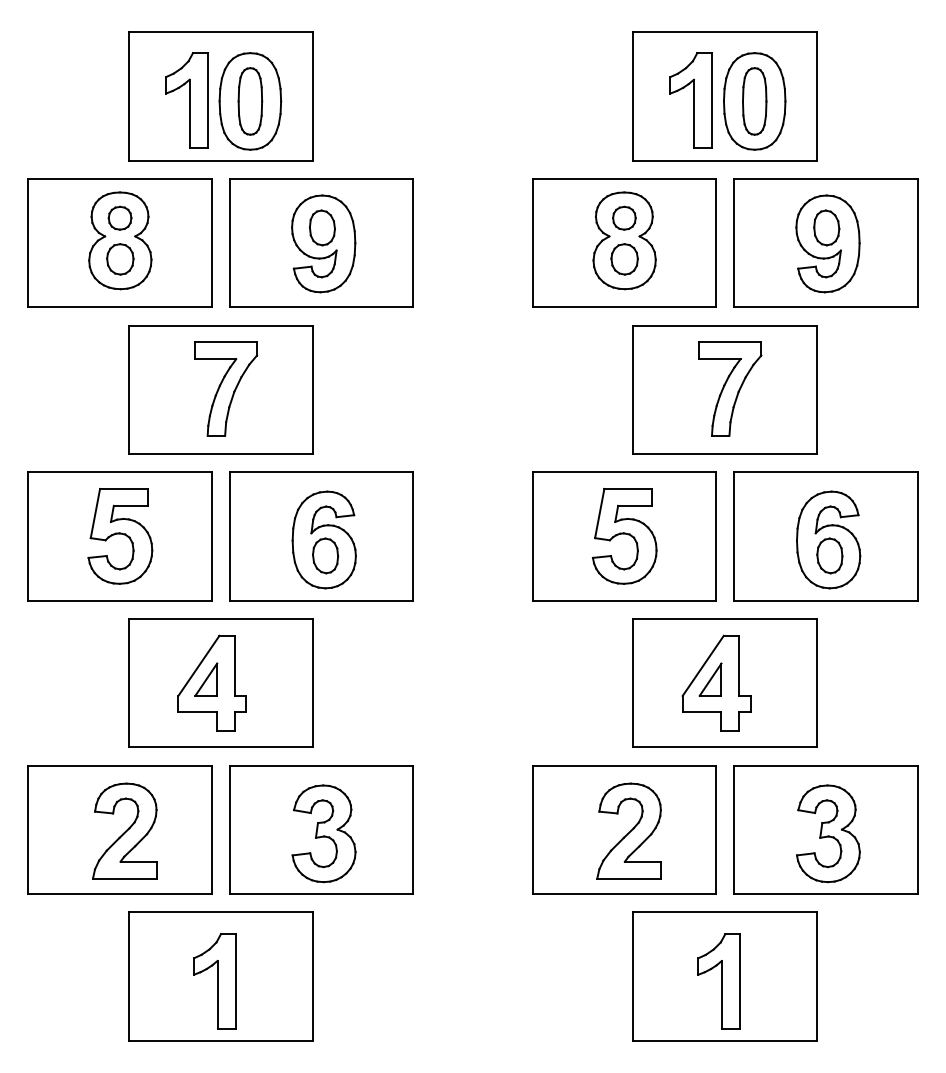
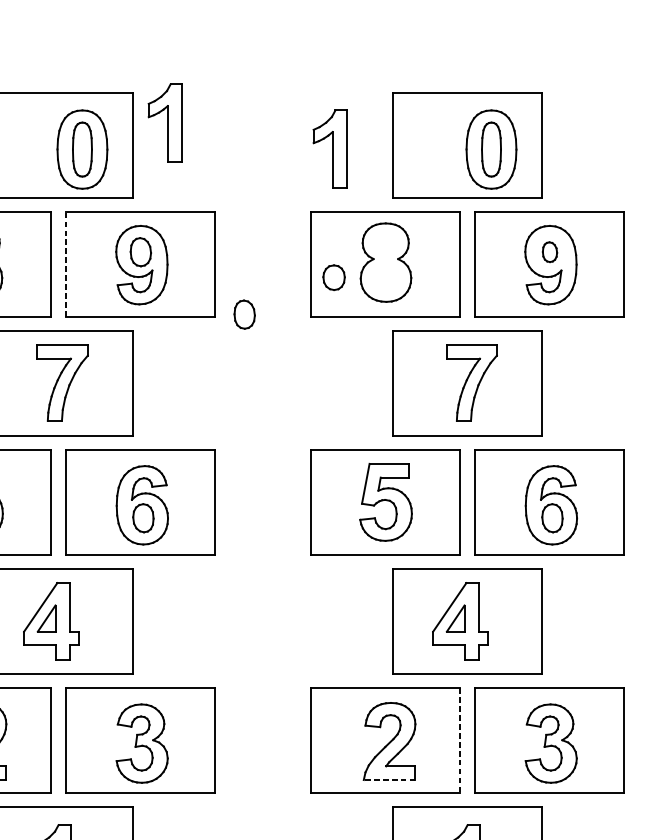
part: (186, 100) -> (165, 122), moved
part: (690, 100) -> (329, 148), moved
part: (624, 217) -> (385, 243), removed
part: (826, 227) -> (549, 251), size x0.7
line: (230, 242) -> (66, 264), solid -> dashed
part: (624, 259) -> (333, 277), moved
part: (450, 304) -> (244, 314), added
line: (715, 830) -> (459, 740), solid -> dashed
line: (629, 878) -> (389, 779), solid -> dashed

